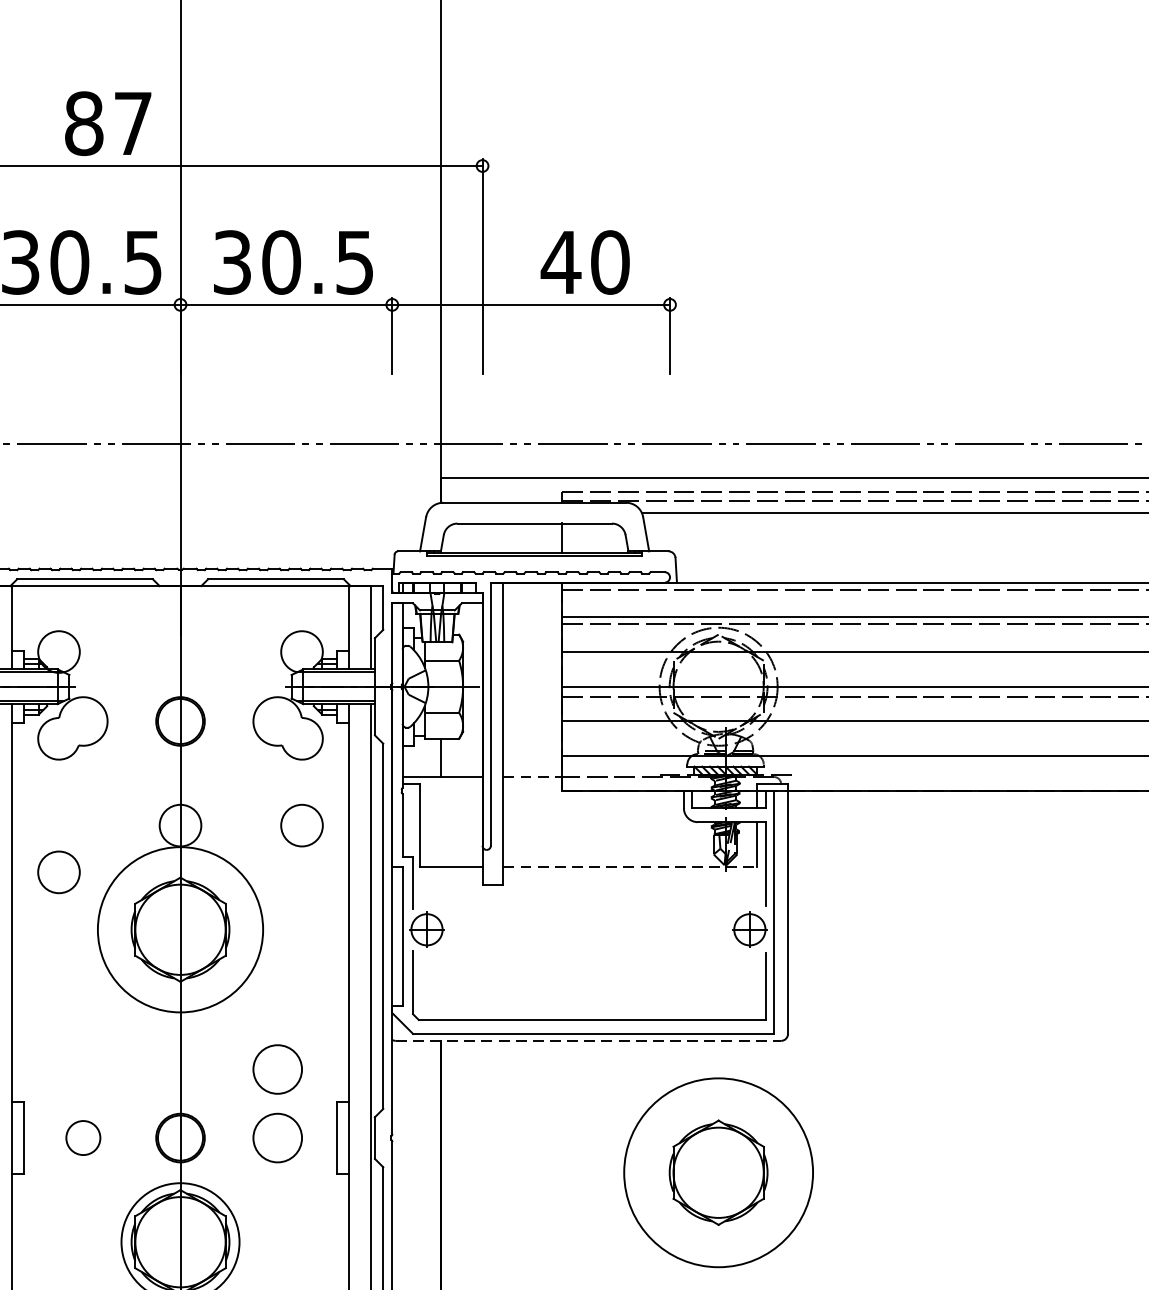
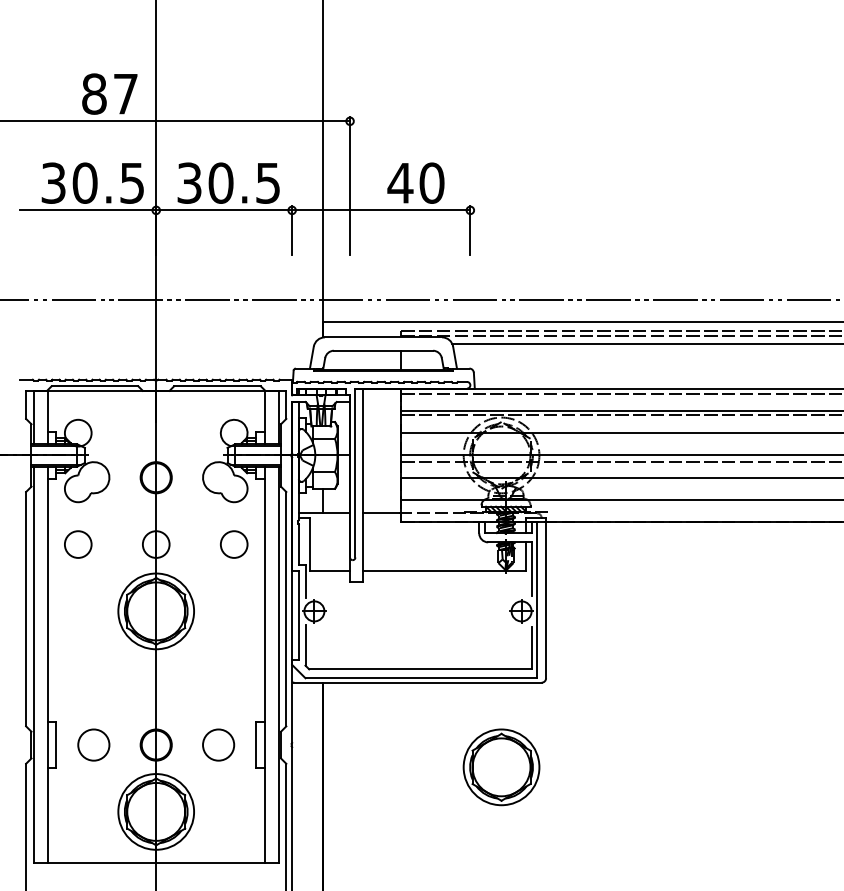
line: (531, 777) -> (381, 513), dashed -> solid
line: (631, 867) -> (445, 571), dashed -> solid
circle: (59, 872) -> (78, 544), moved
circle: (180, 929) -> (156, 611), size x0.71
line: (589, 1040) -> (418, 682), dashed -> solid
circle: (277, 1068) -> (218, 700), removed
circle: (82, 1137) -> (93, 744), size x1.43
circle: (718, 1173) -> (501, 767), size x0.62

